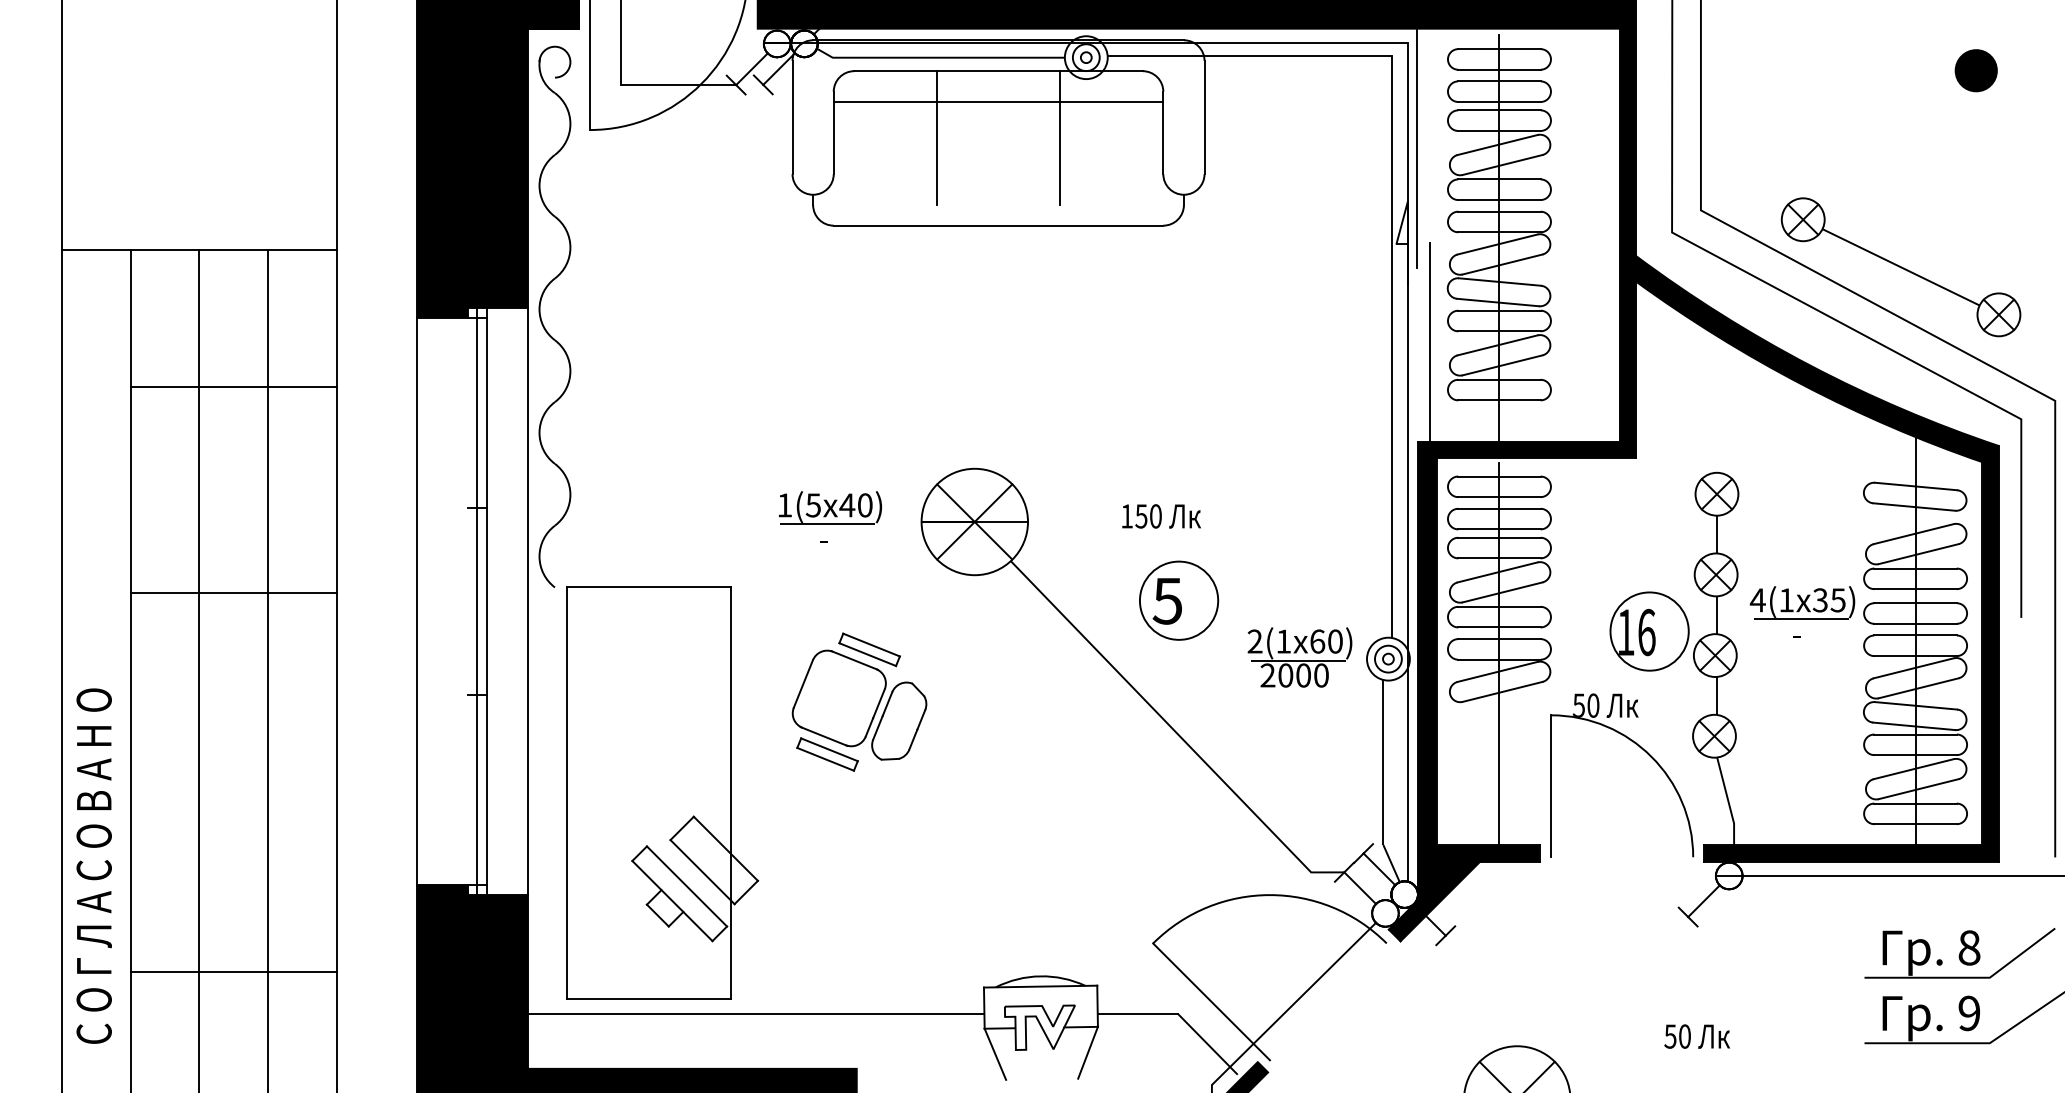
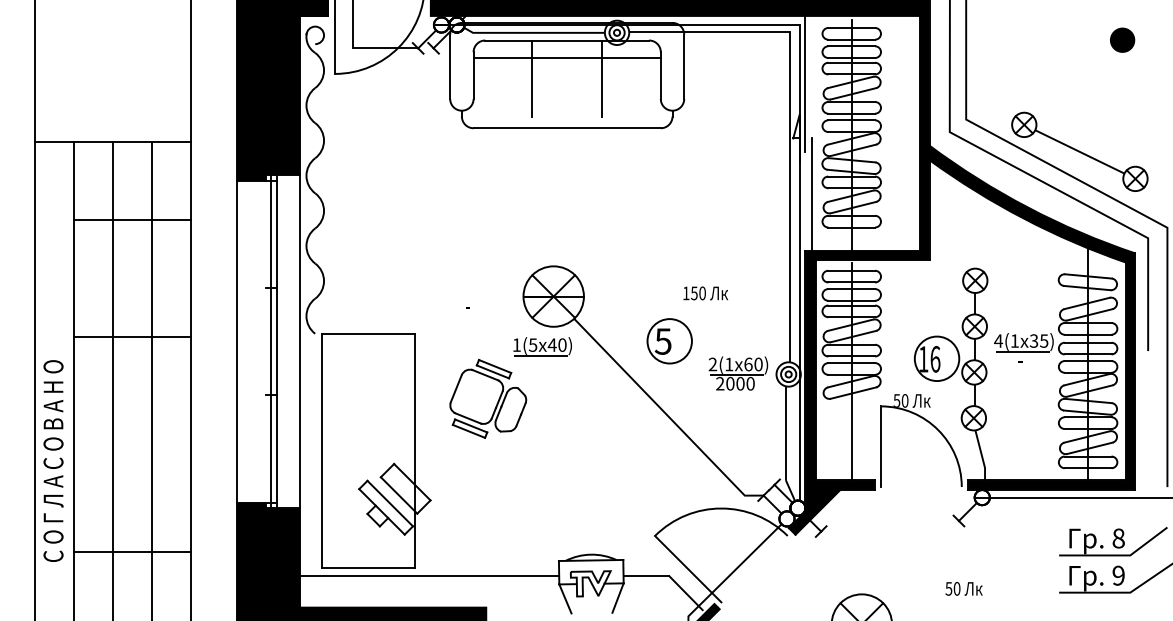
part: (830, 507) -> (542, 346), moved
text: (1161, 516) -> (705, 293), moved
text: (94, 865) -> (53, 460), moved

